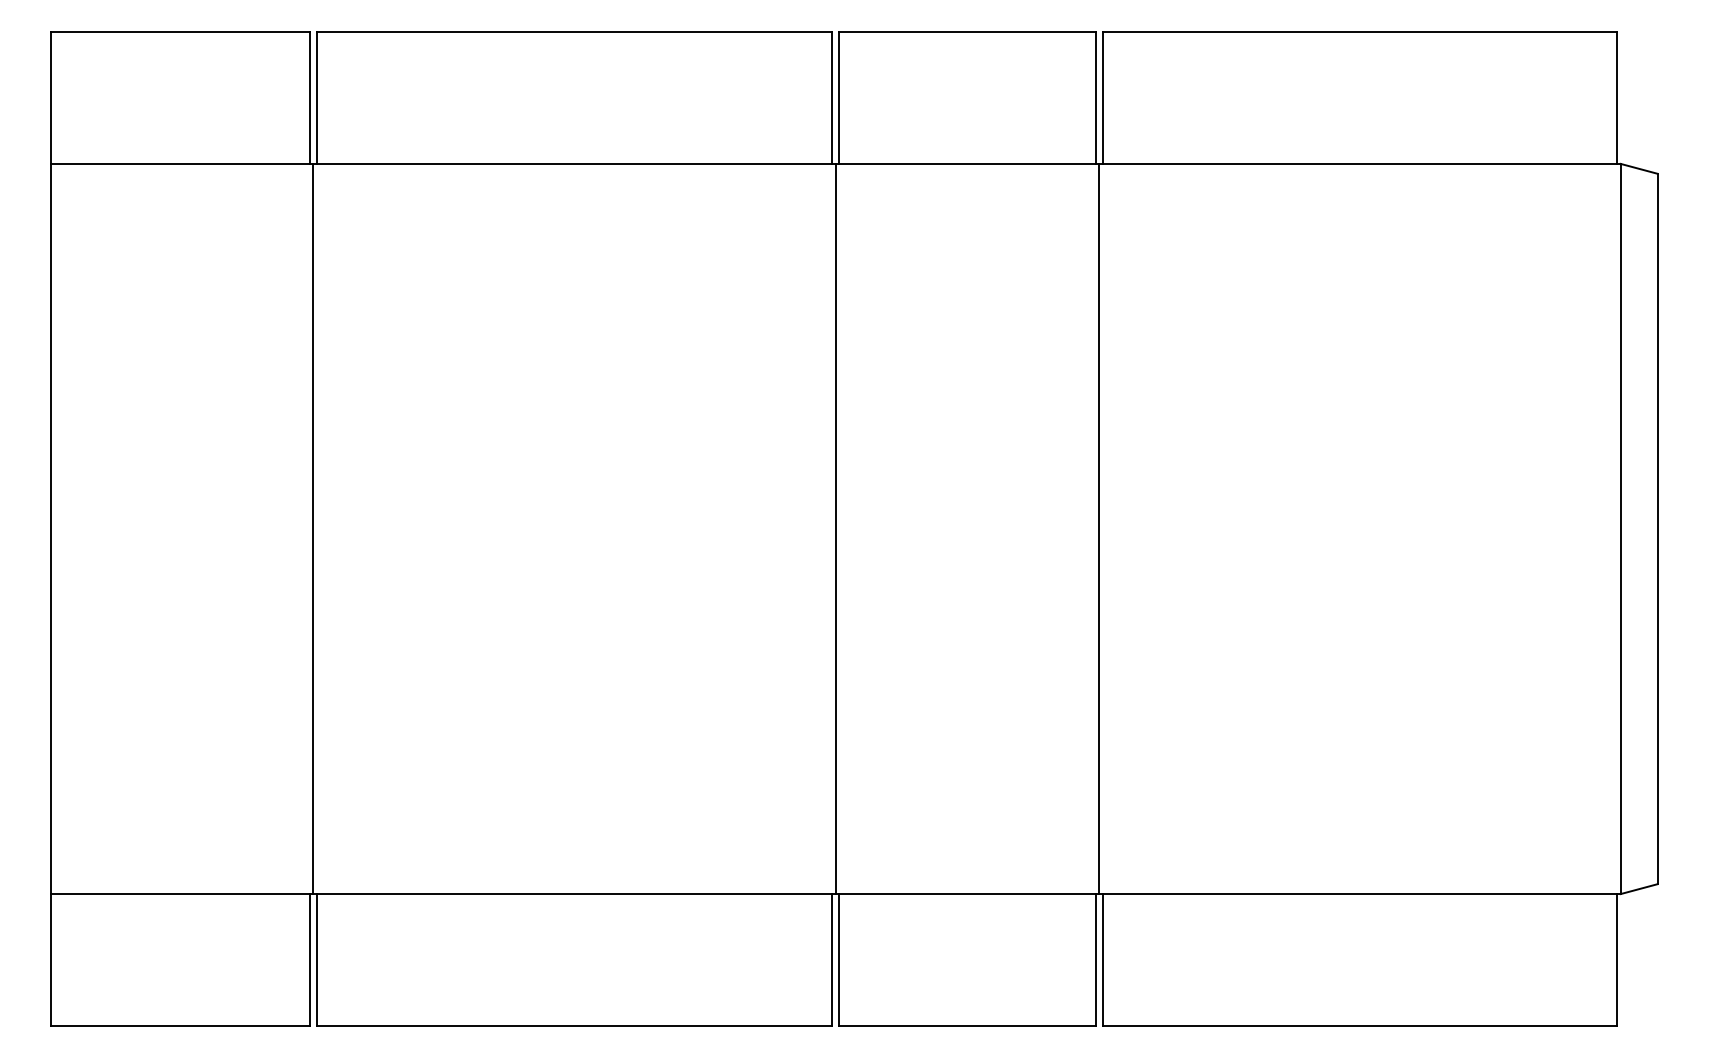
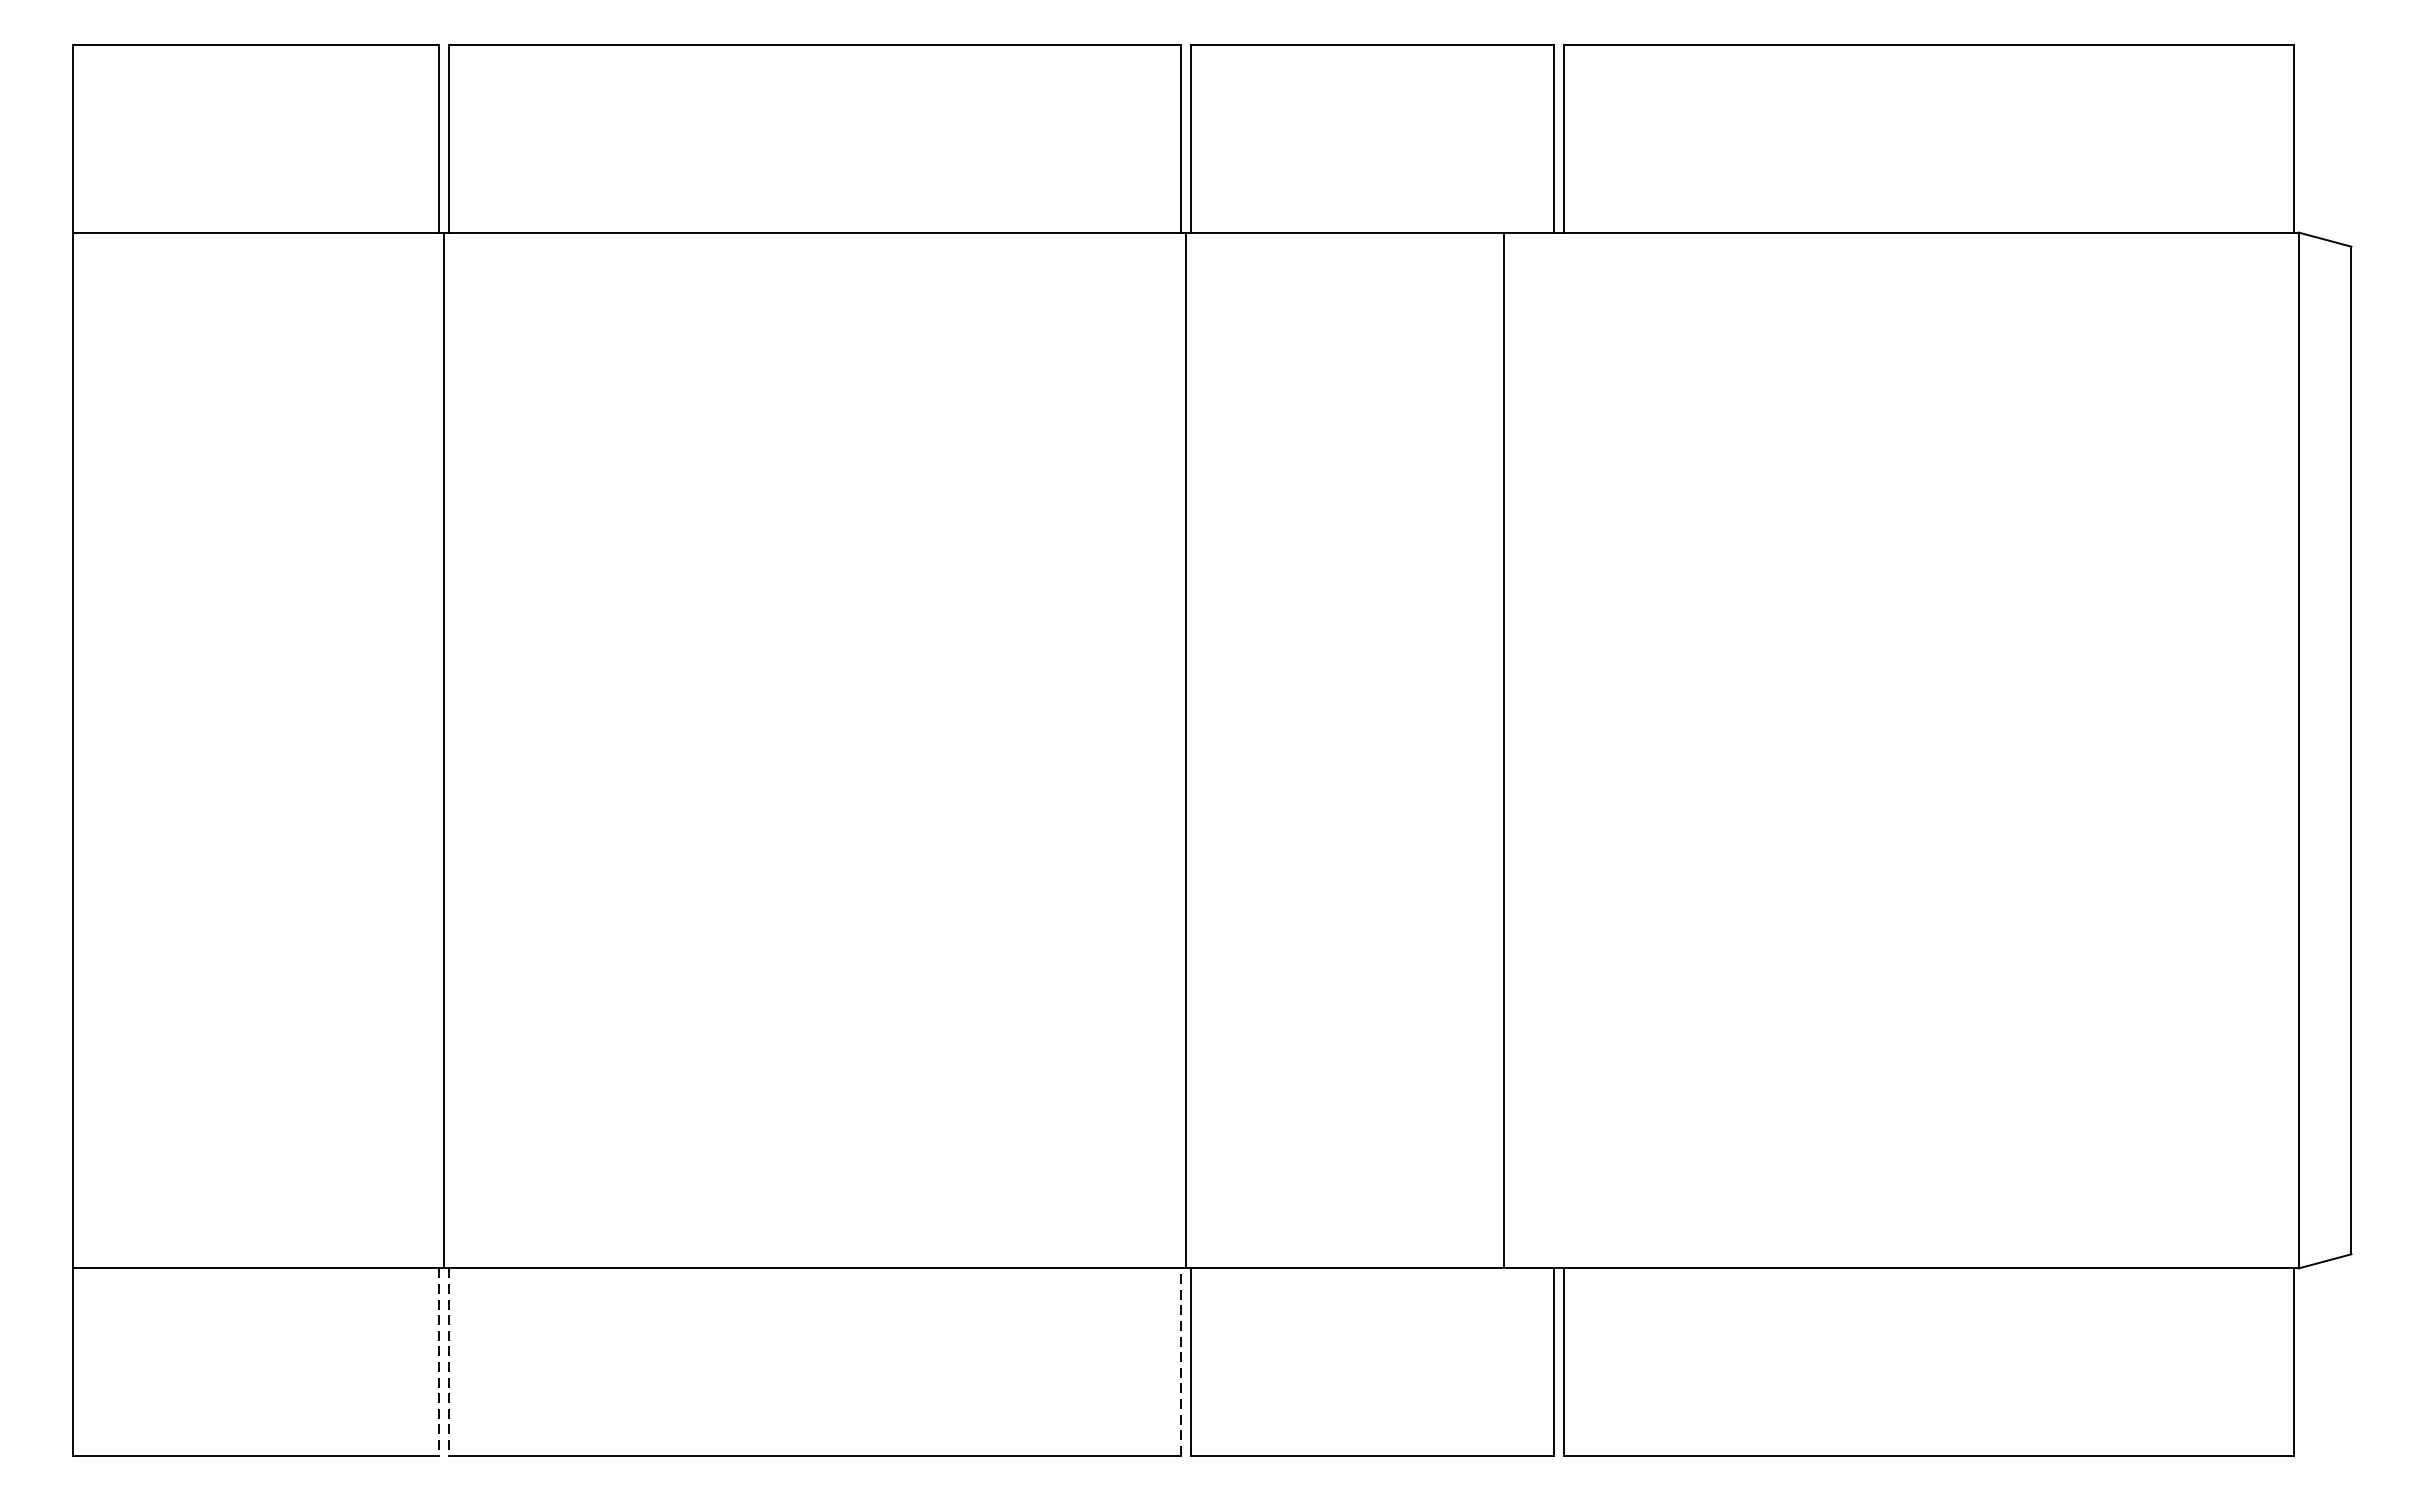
line: (1099, 528) -> (1504, 749), moved
line: (832, 959) -> (1180, 1361), solid -> dashed
line: (309, 960) -> (438, 1362), solid -> dashed
line: (316, 960) -> (448, 1362), solid -> dashed

